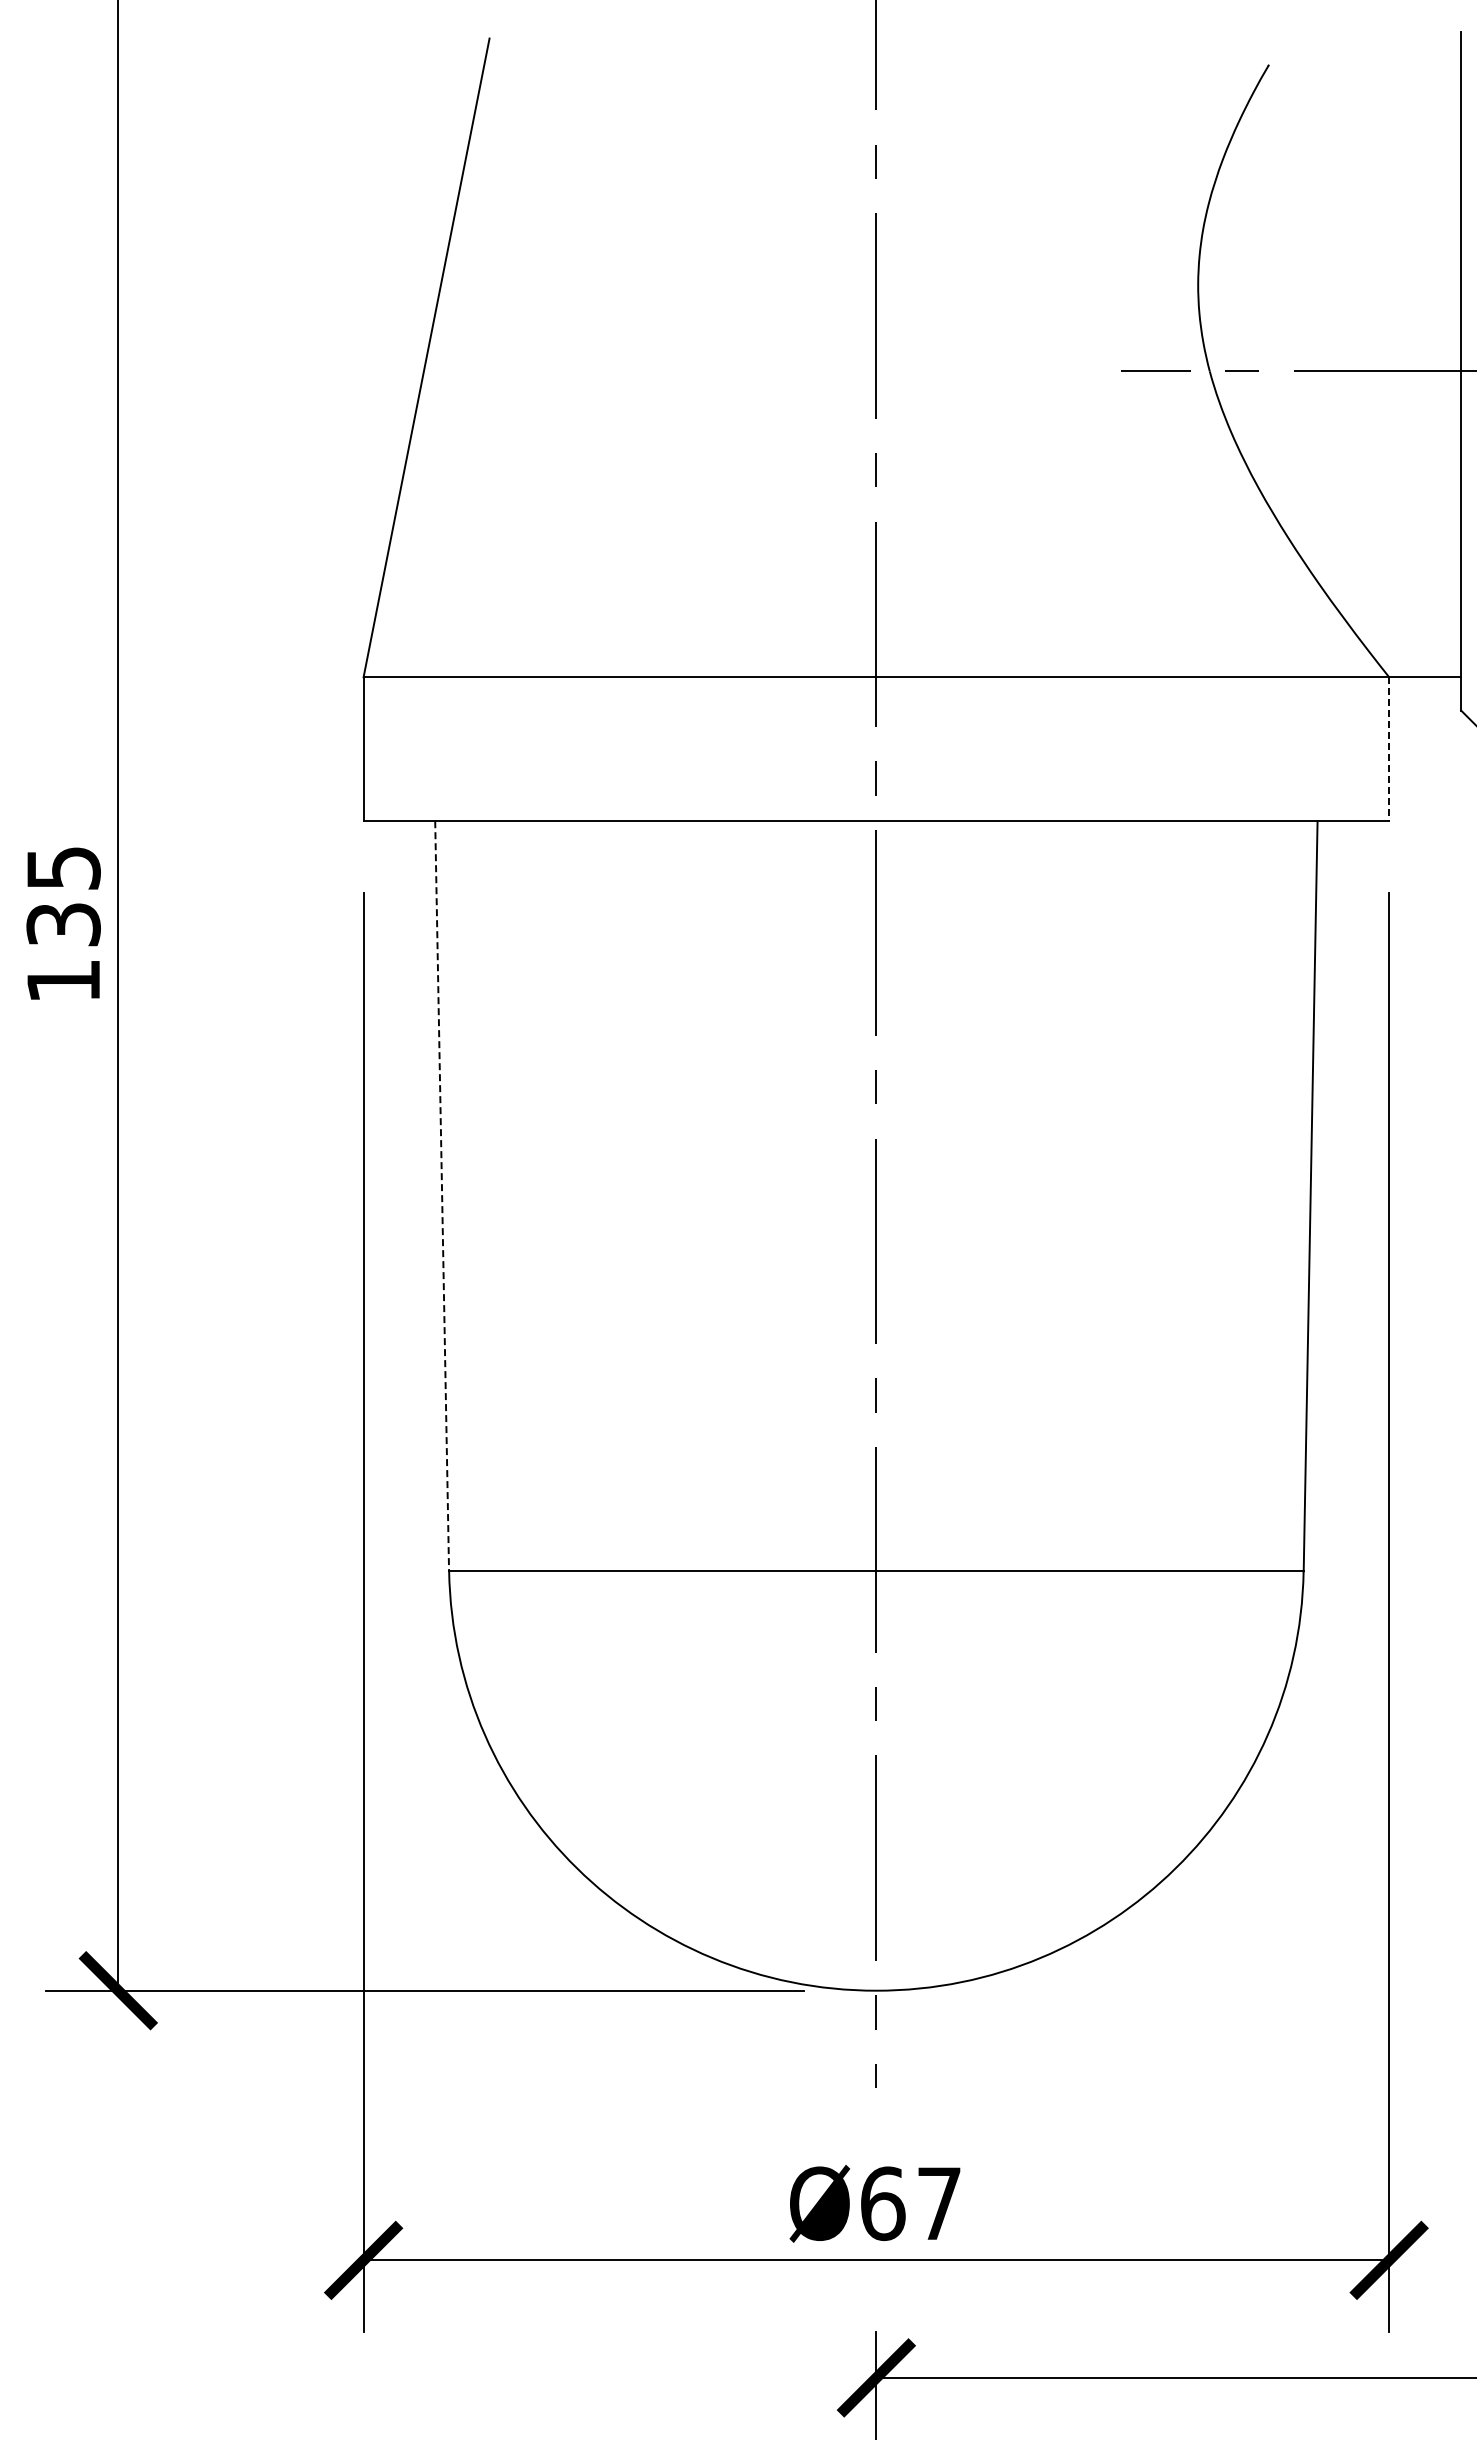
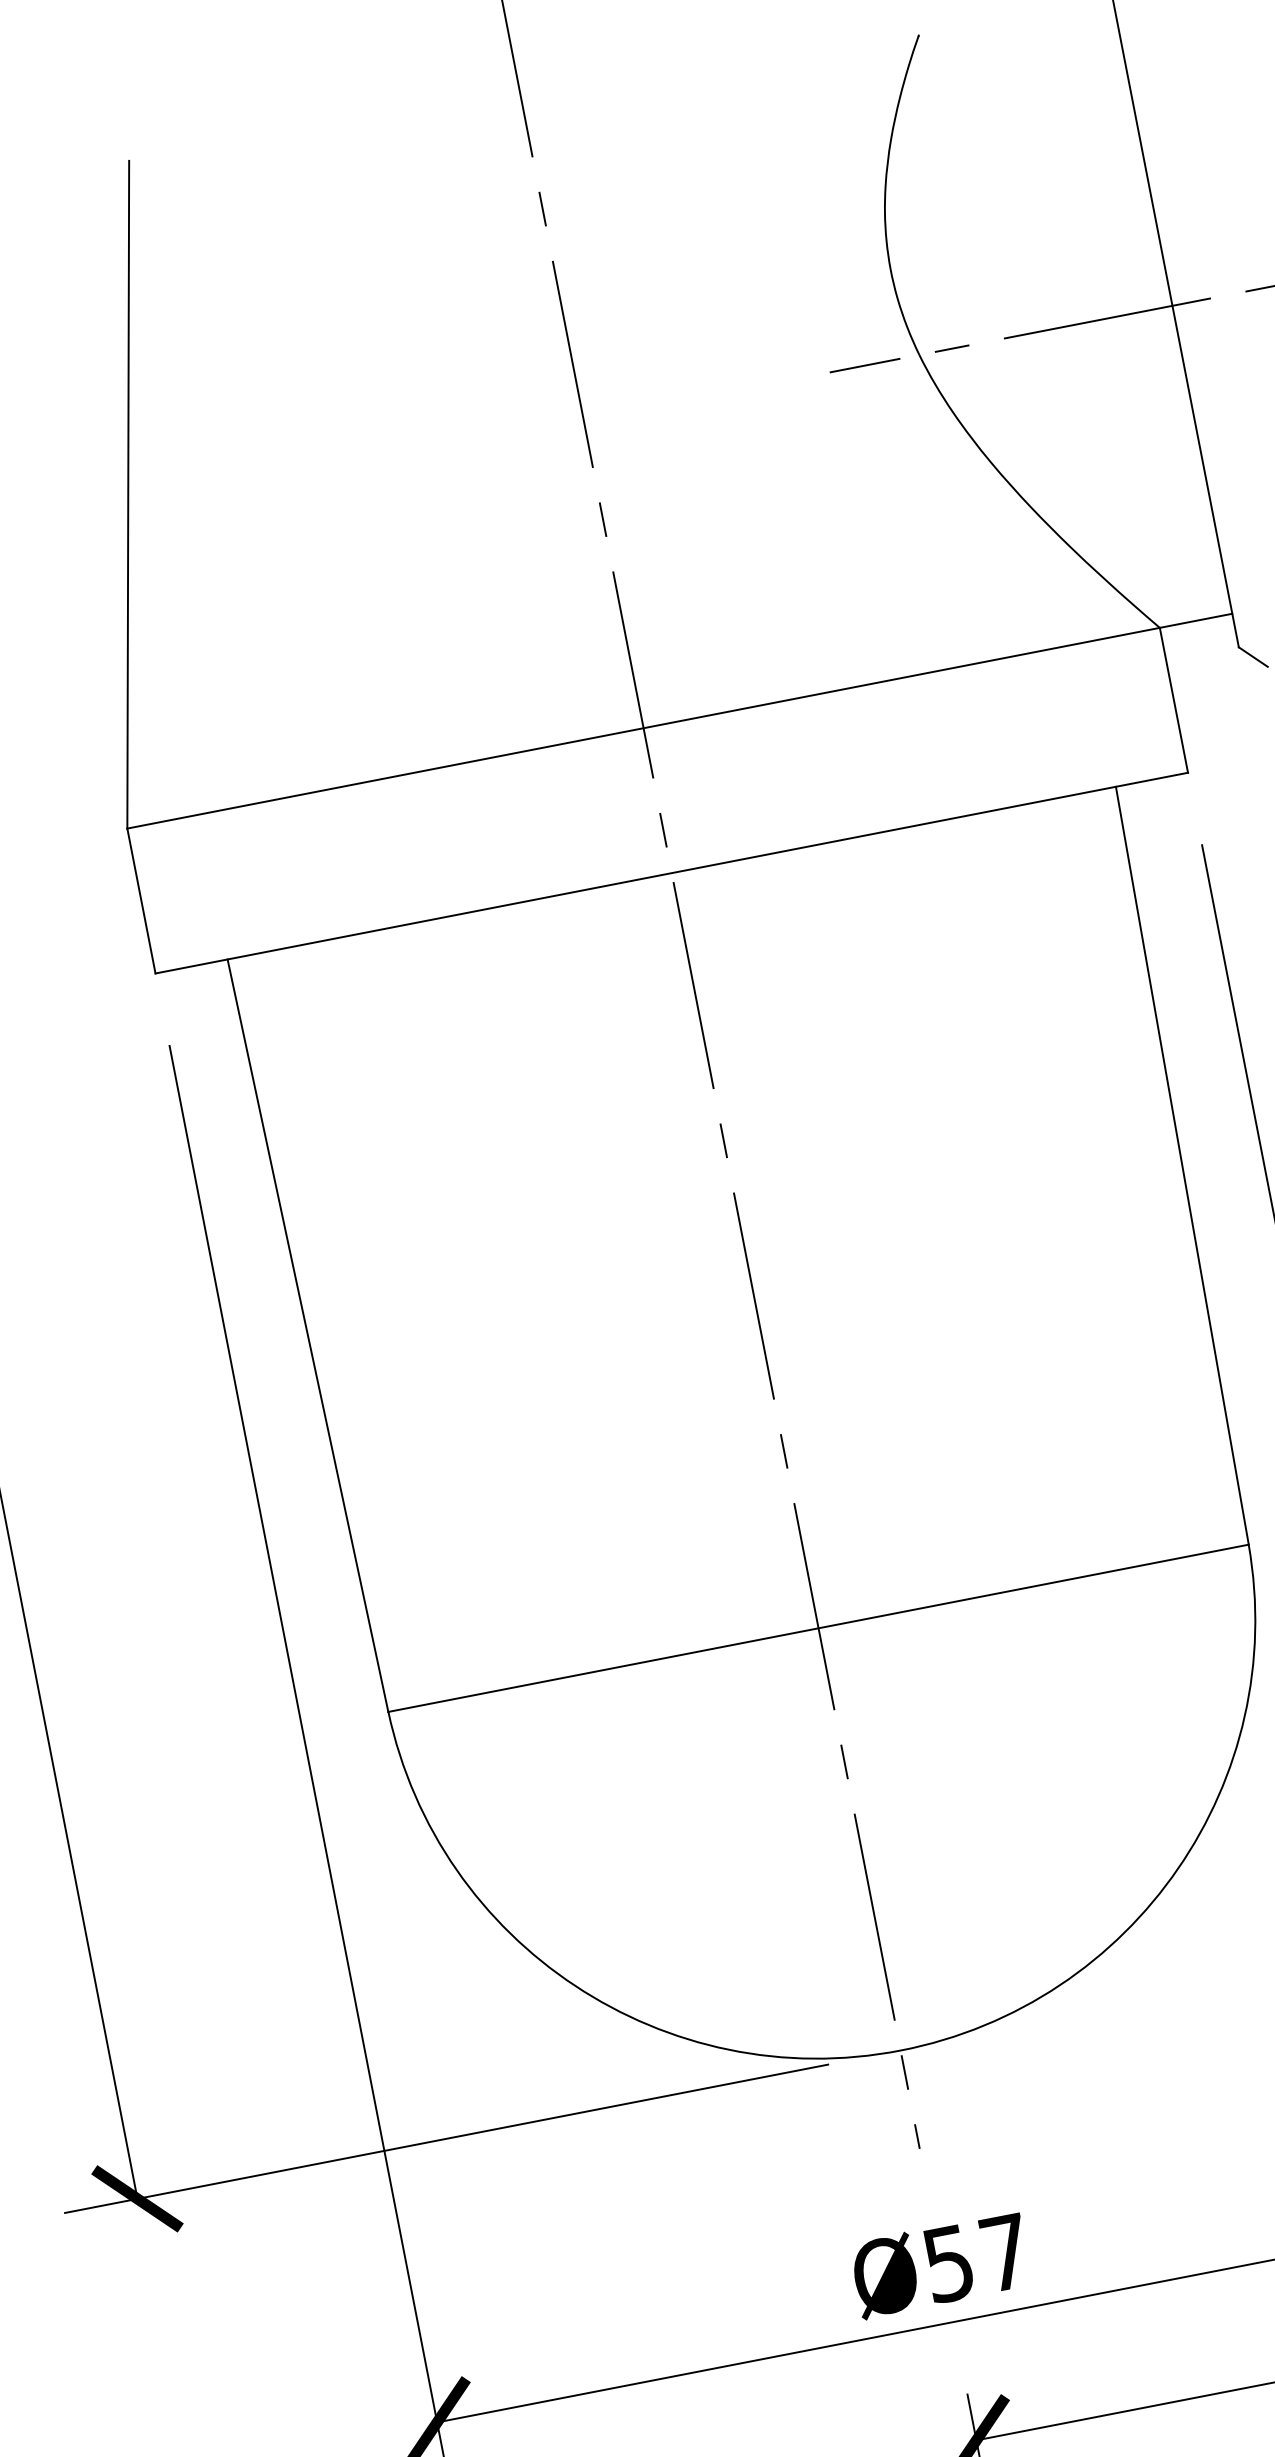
line: (1389, 749) -> (1174, 700), dashed -> solid
line: (442, 1196) -> (308, 1335), dashed -> solid
text: (883, 2203) -> (949, 2263), Ø67 -> Ø57

